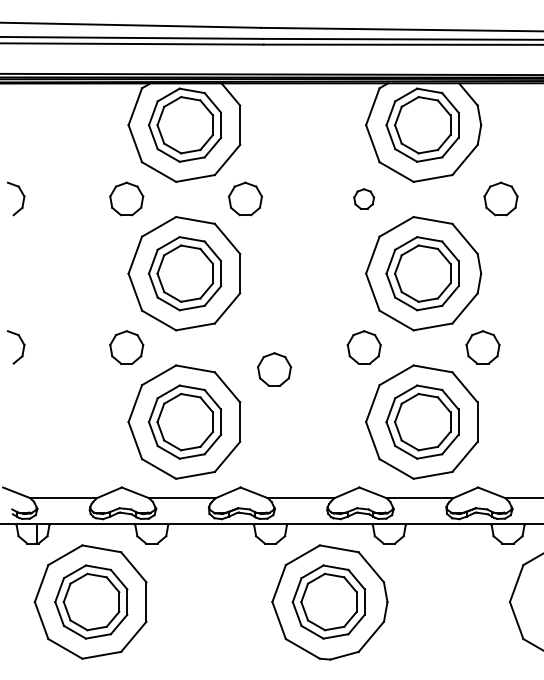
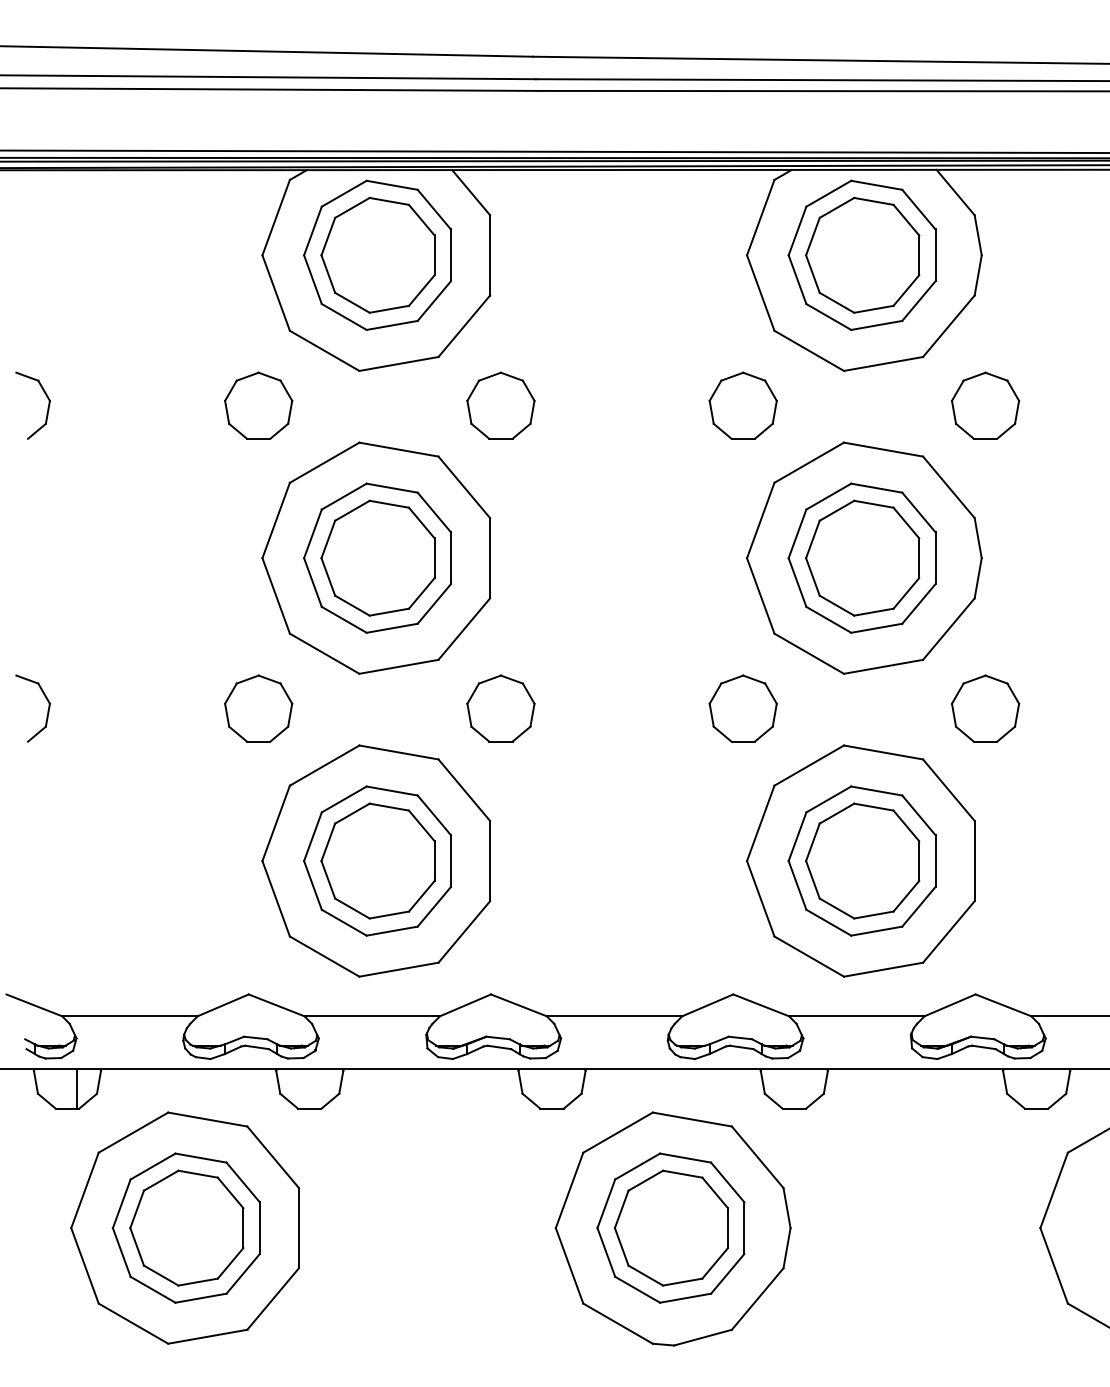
part: (363, 198) -> (741, 404), size x1.67
part: (500, 198) -> (984, 404), moved
part: (274, 369) -> (500, 708), moved

